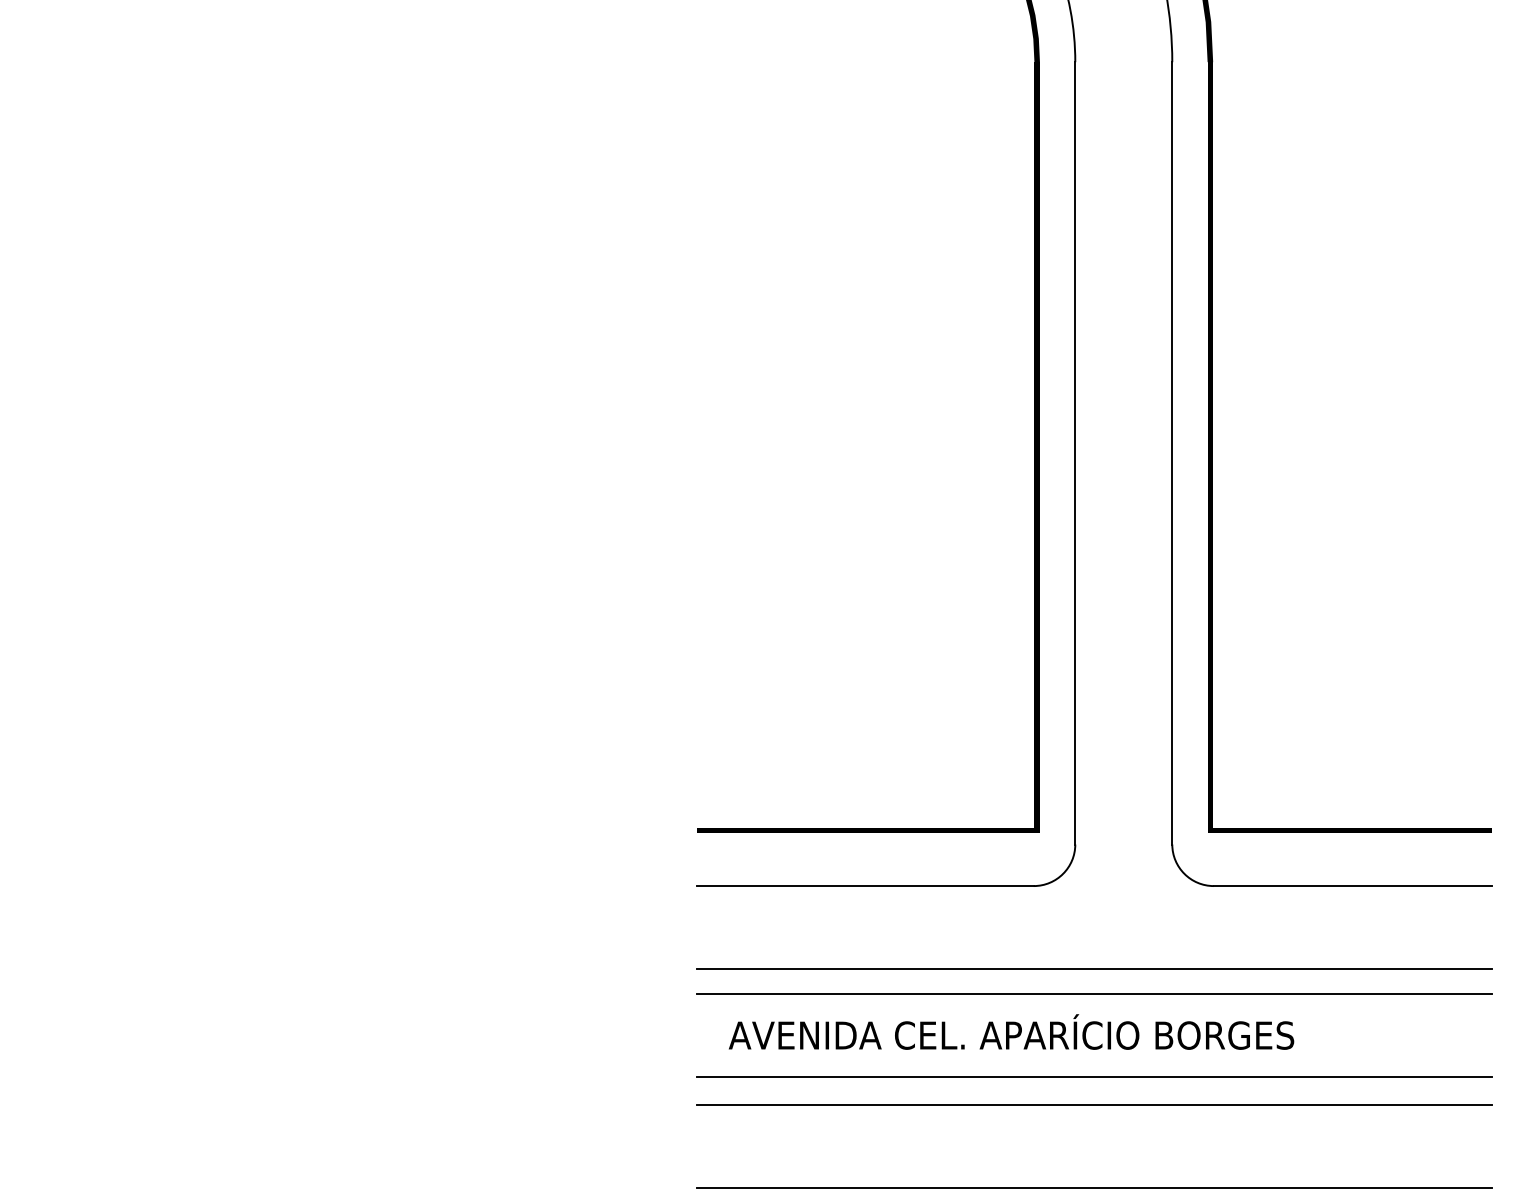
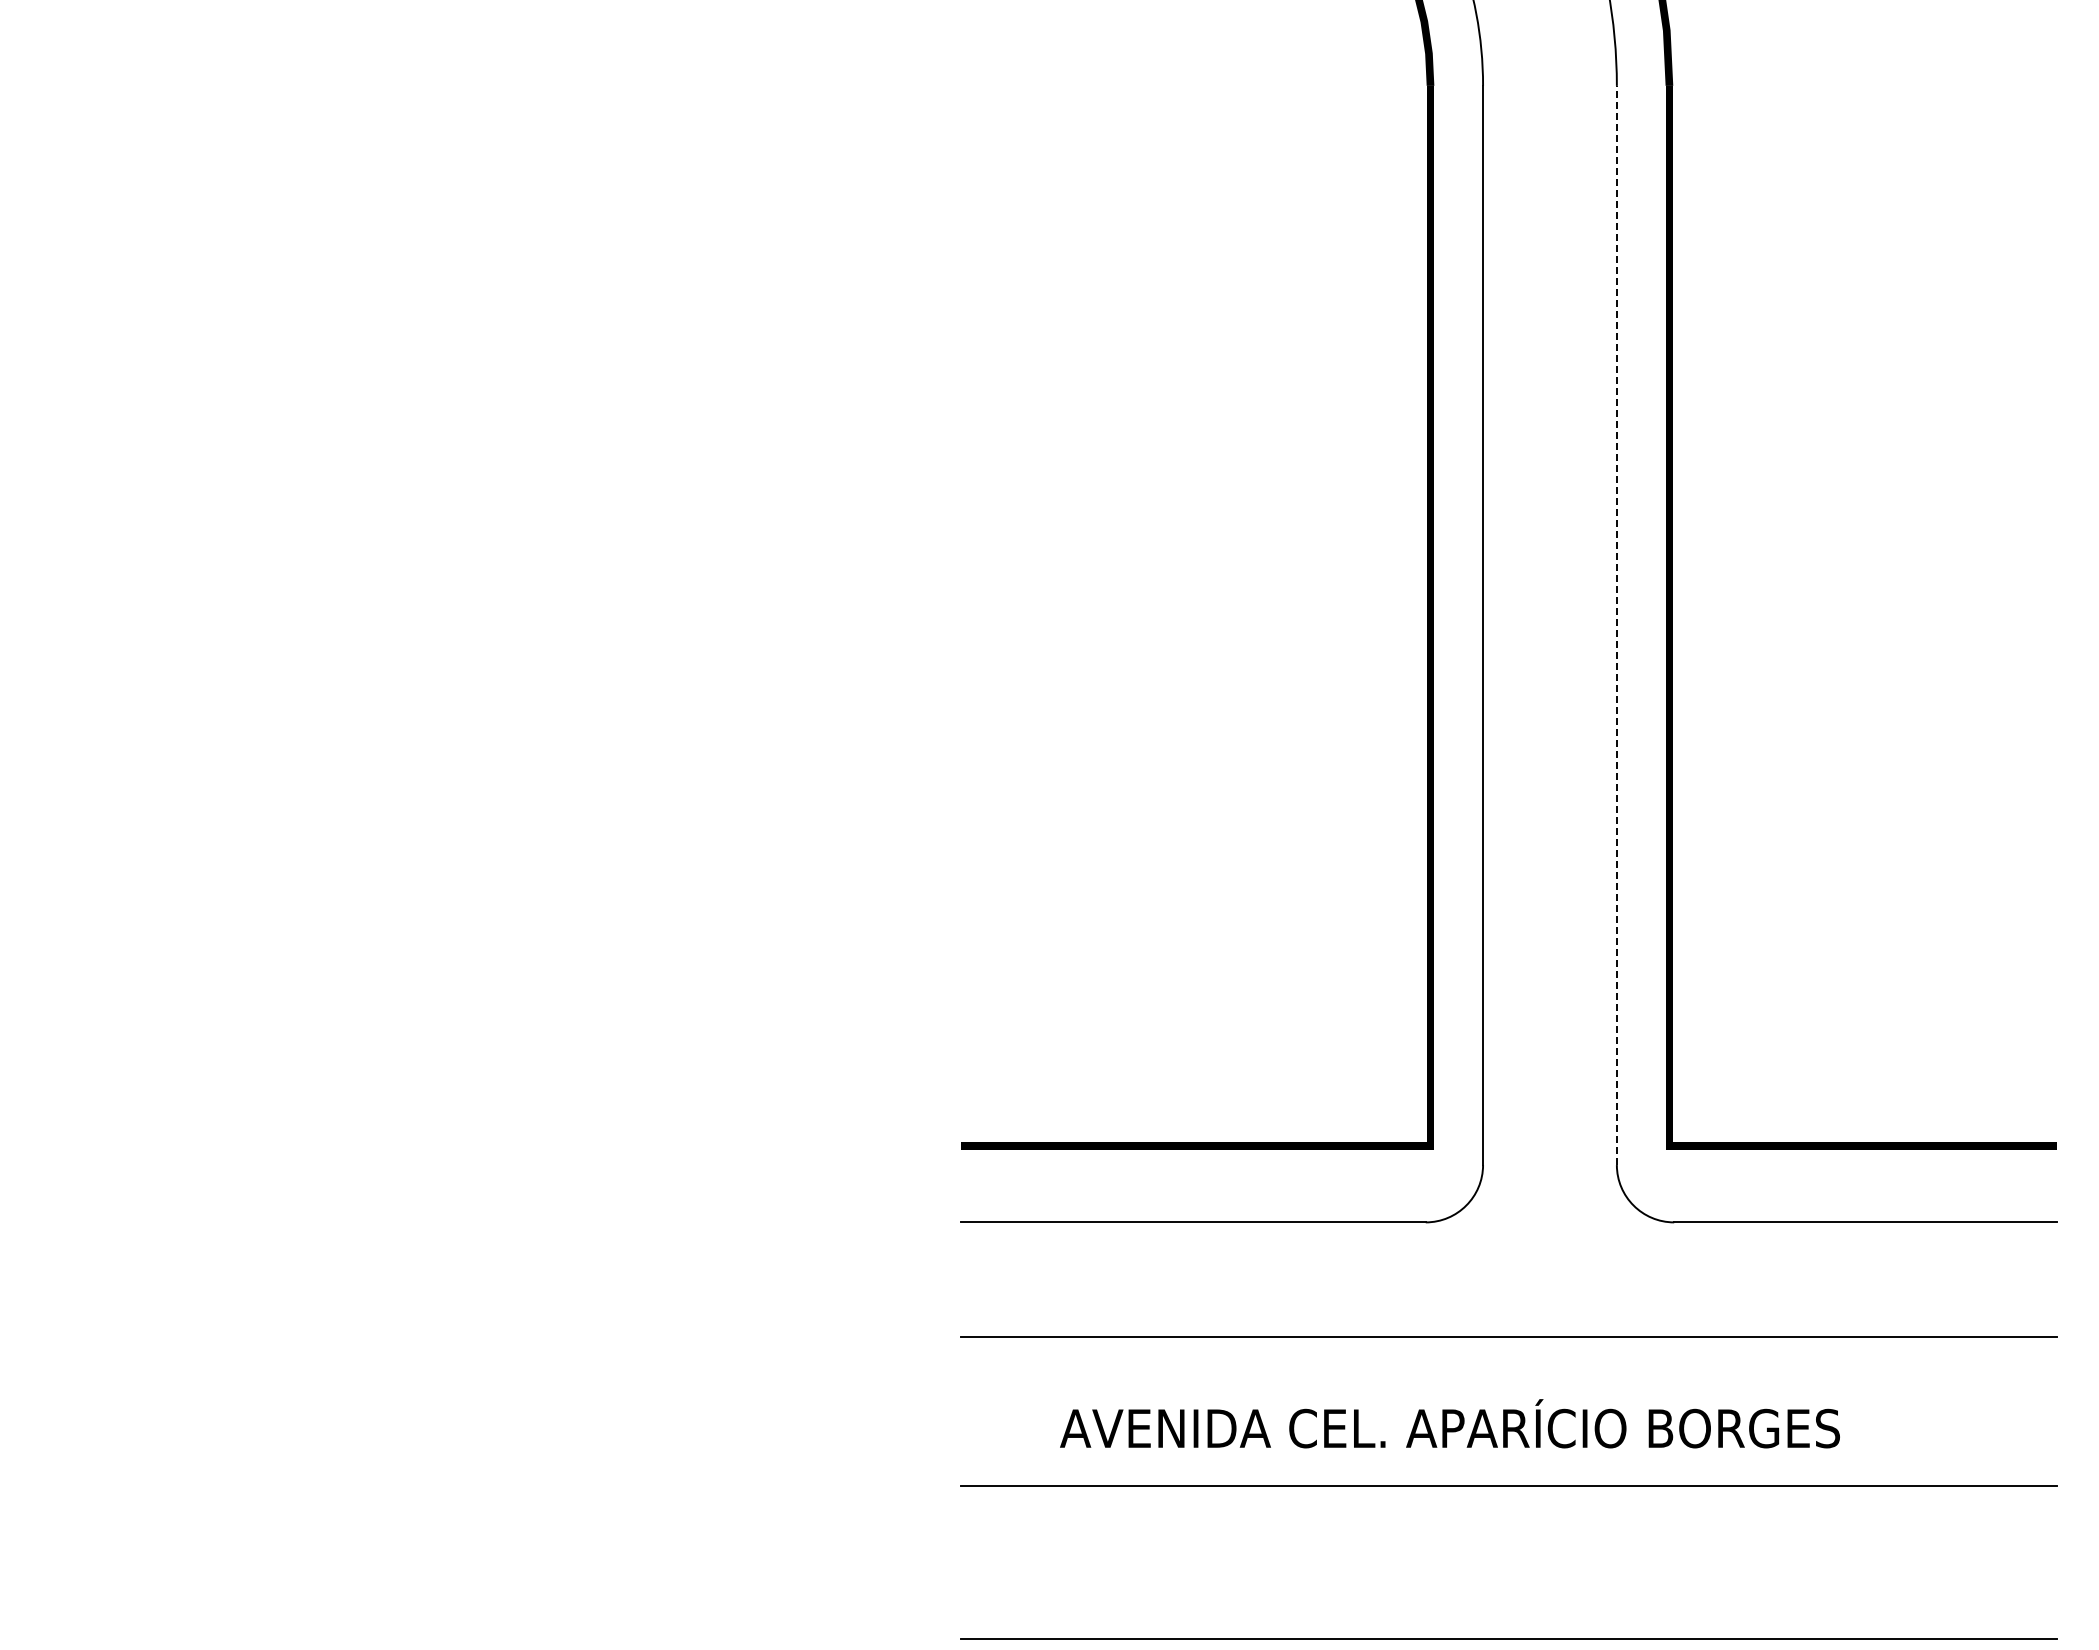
line: (1172, 453) -> (1616, 625), solid -> dashed
line: (1094, 994) -> (1509, 1371), removed
text: (1011, 1031) -> (1449, 1423), moved
line: (1094, 1105) -> (1509, 1524), removed

